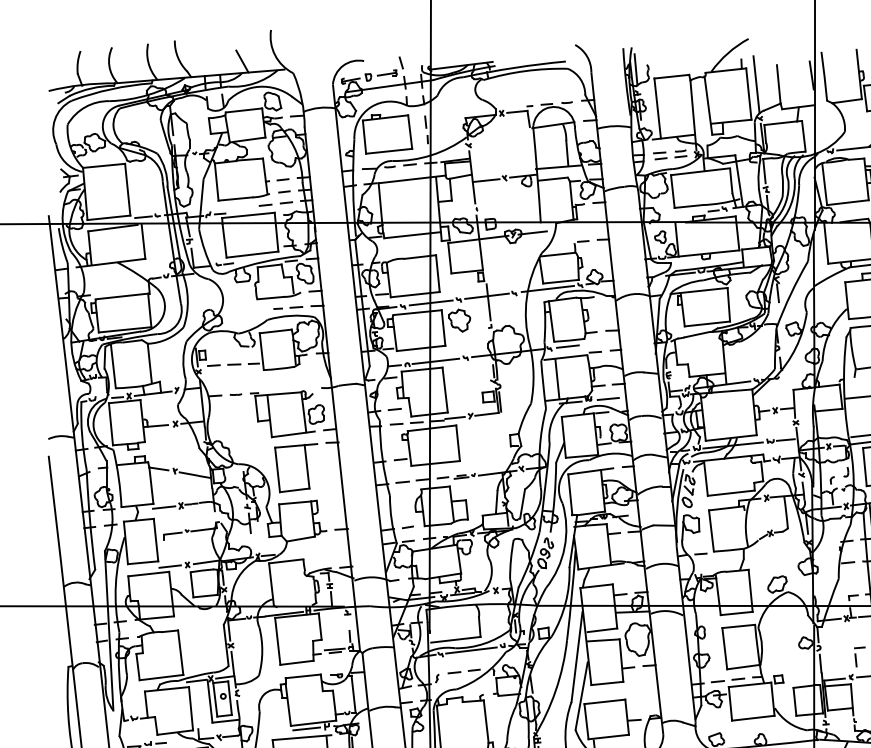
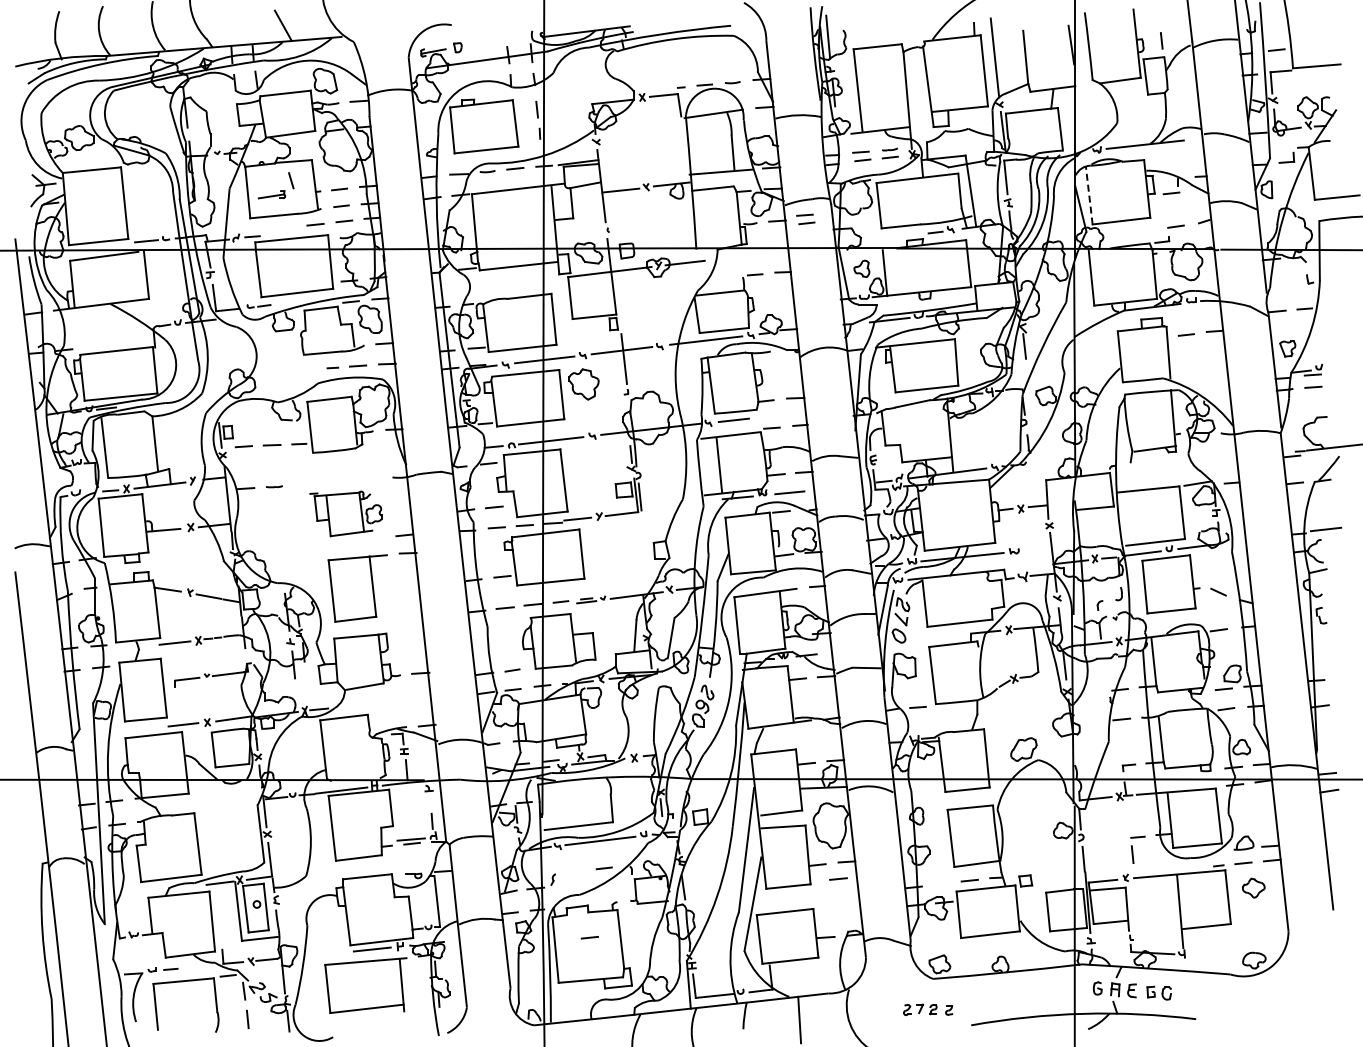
part: (393, 70) -> (280, 190), moved
line: (824, 184) -> (1089, 195), solid -> dashed
part: (619, 201) -> (805, 219), added
part: (287, 413) -> (345, 513), size x0.7
line: (785, 439) -> (1035, 549), removed
line: (454, 672) -> (589, 937), moved
line: (717, 681) -> (838, 878), moved

